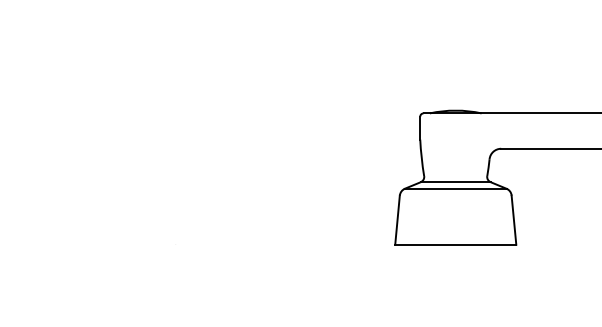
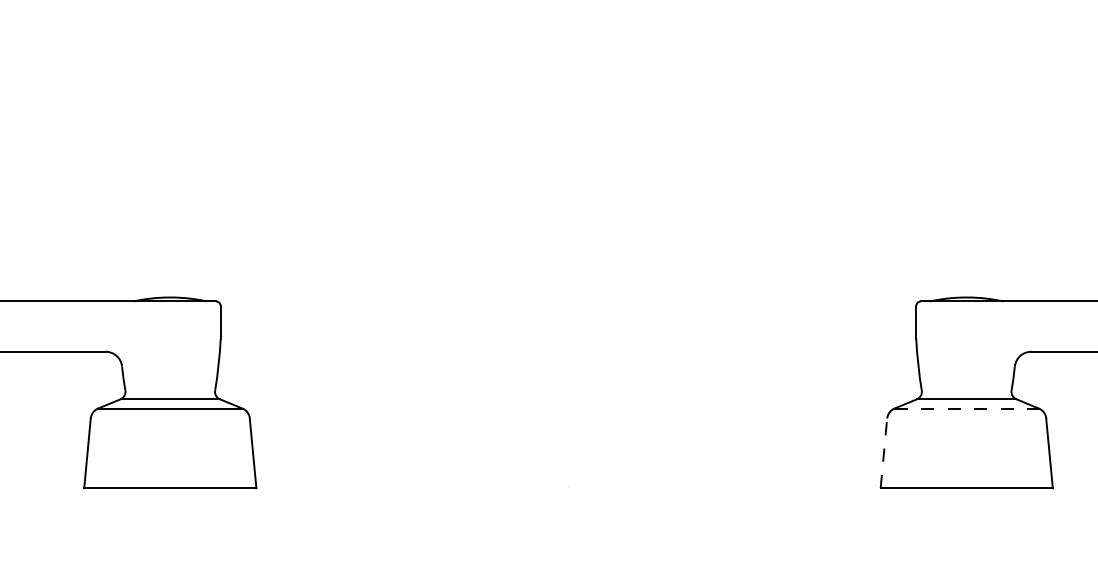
line: (456, 188) -> (967, 408), solid -> dashed
line: (397, 220) -> (883, 453), solid -> dashed

